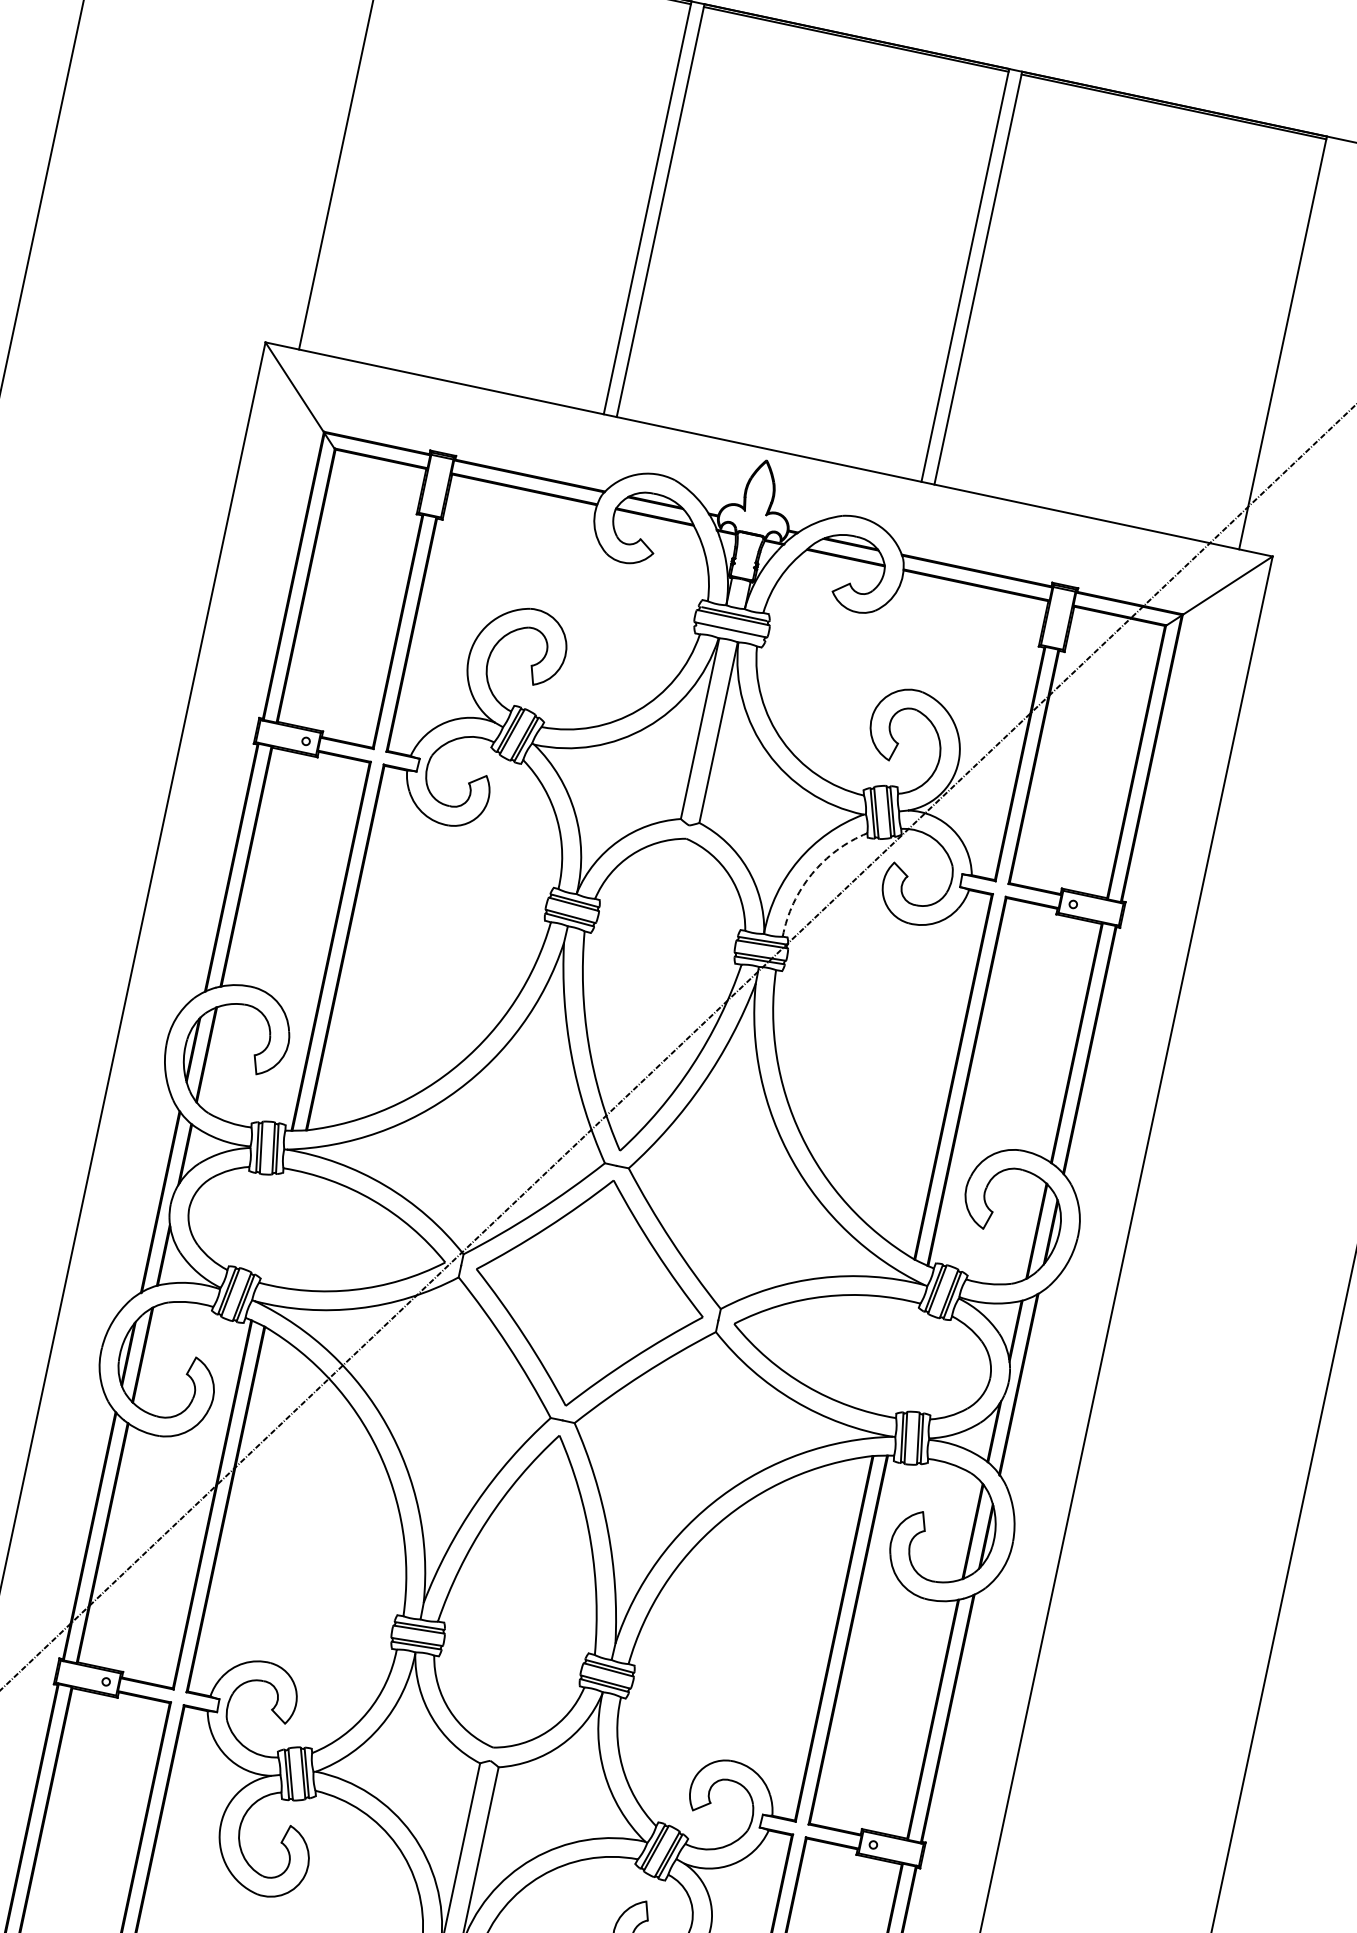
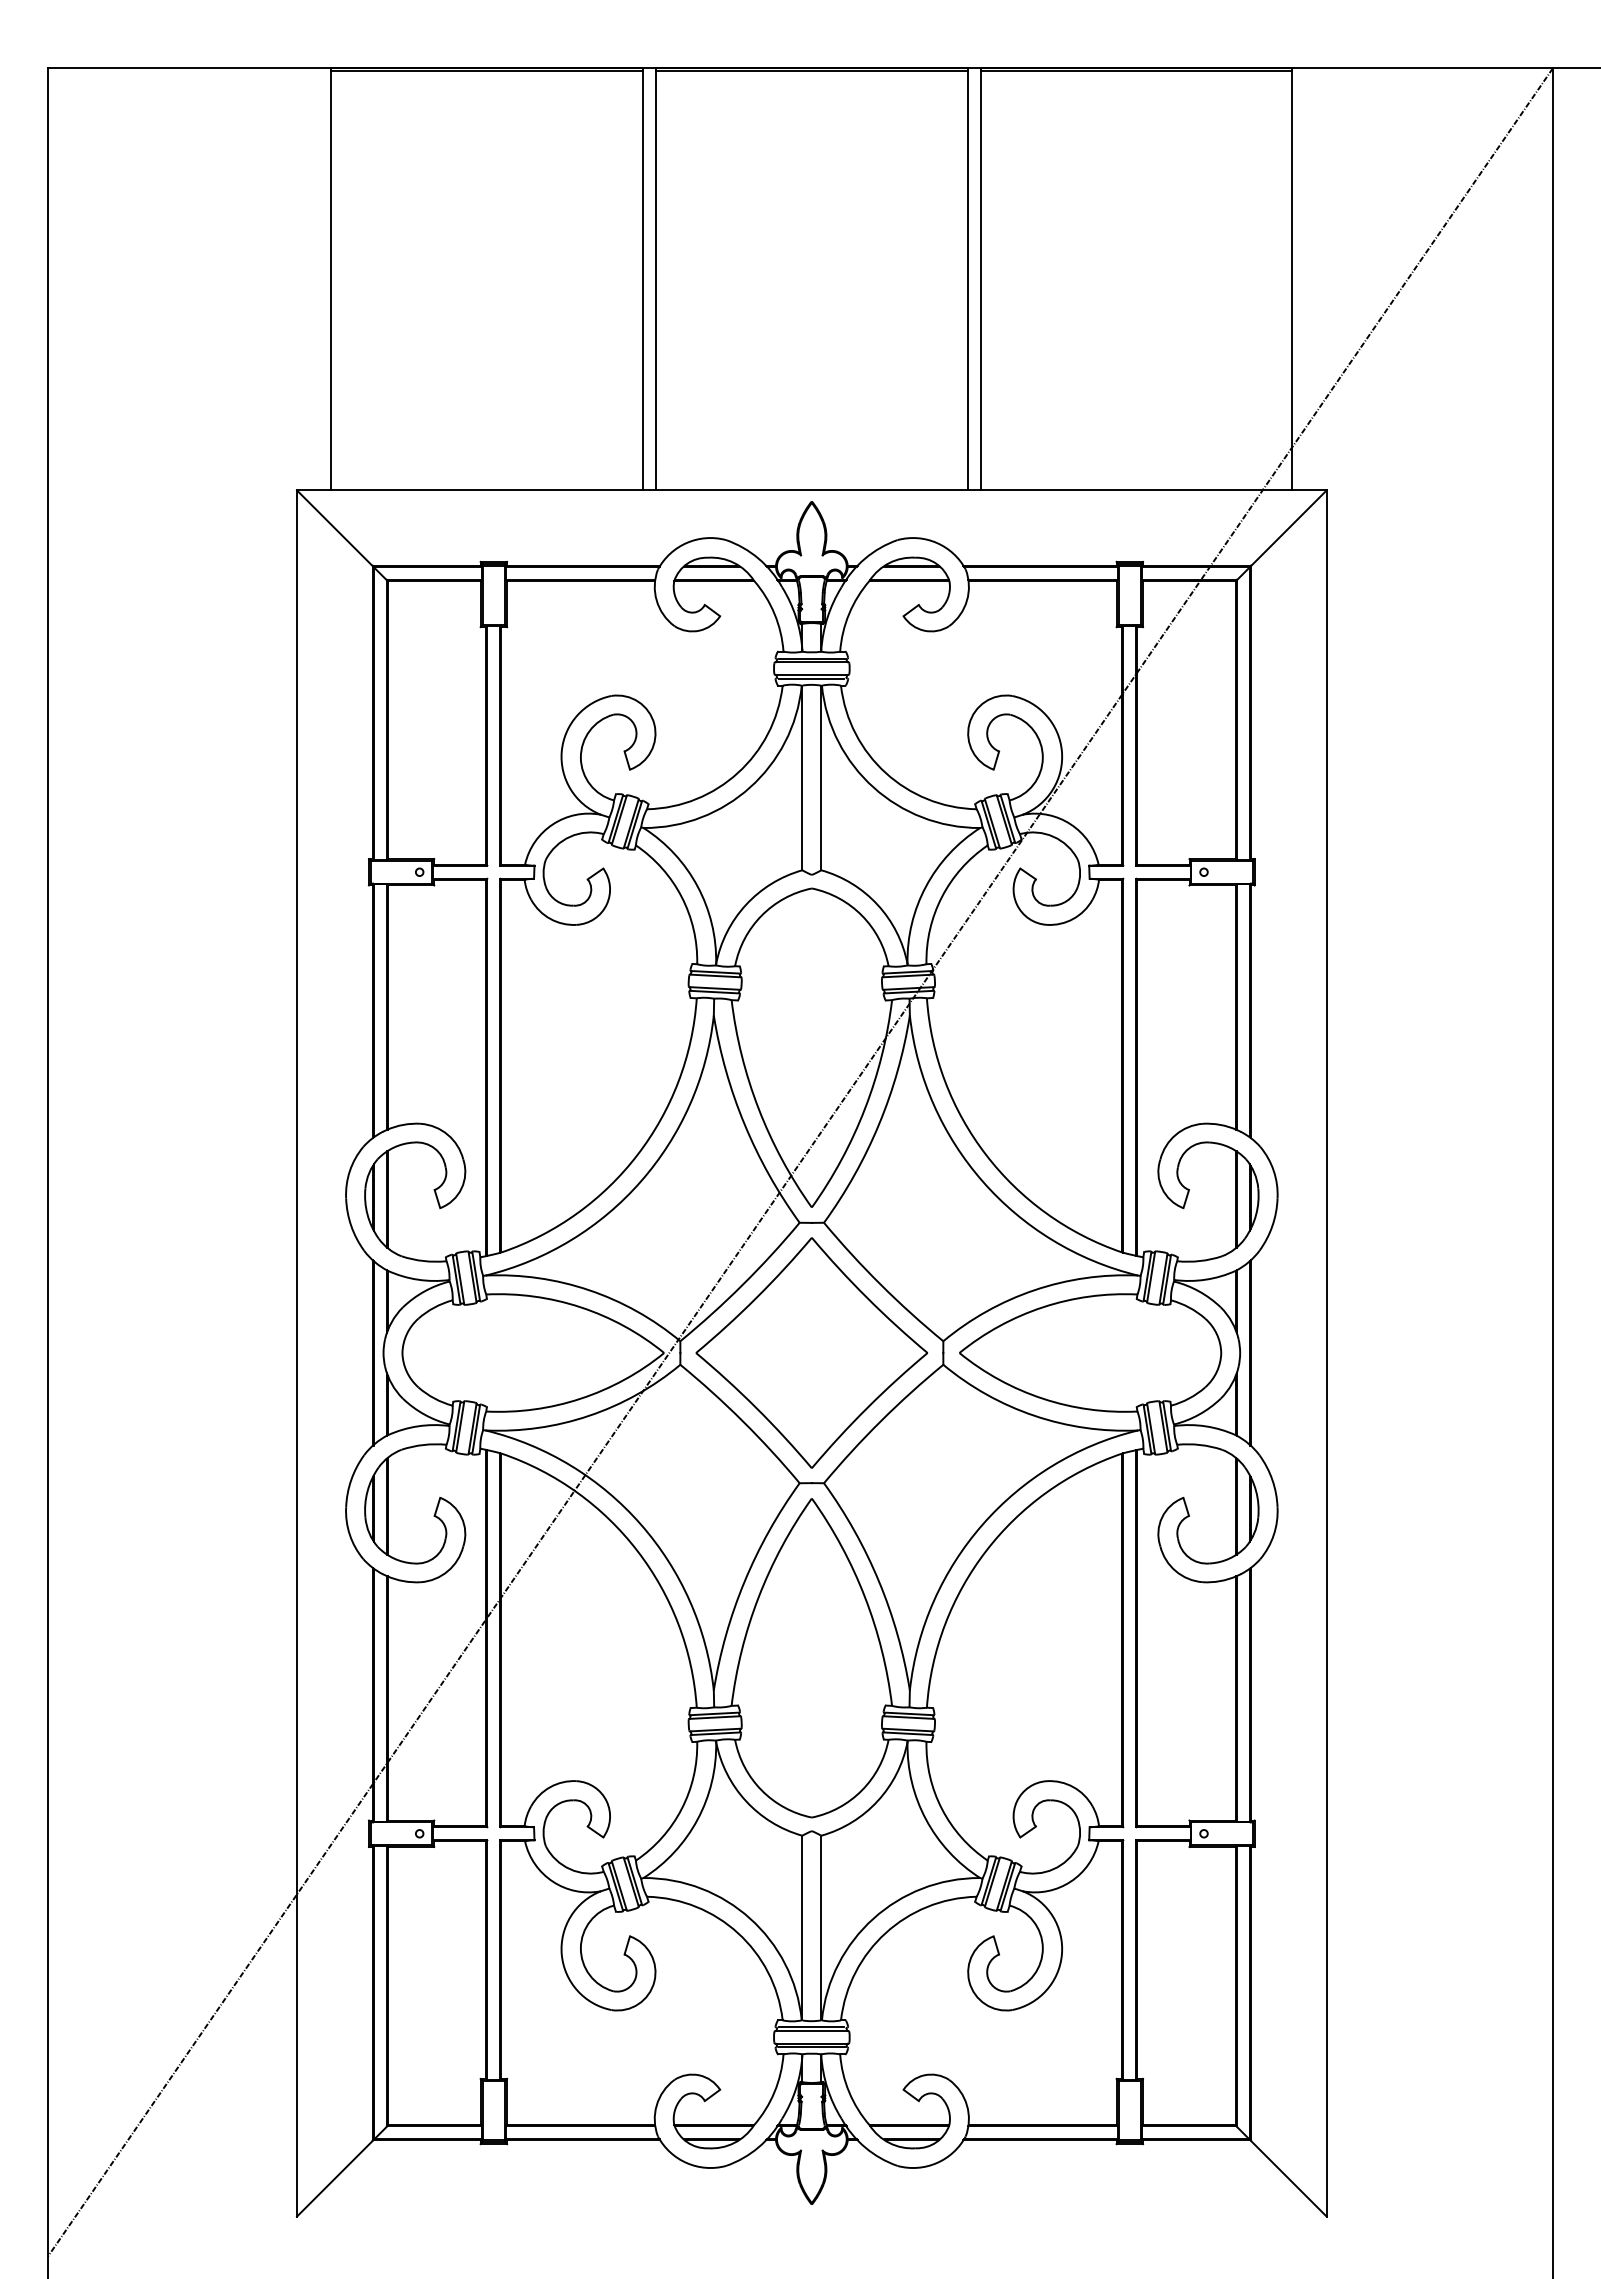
line: (729, 633) -> (811, 678), added
arc: (811, 874) -> (941, 897), dashed -> solid

